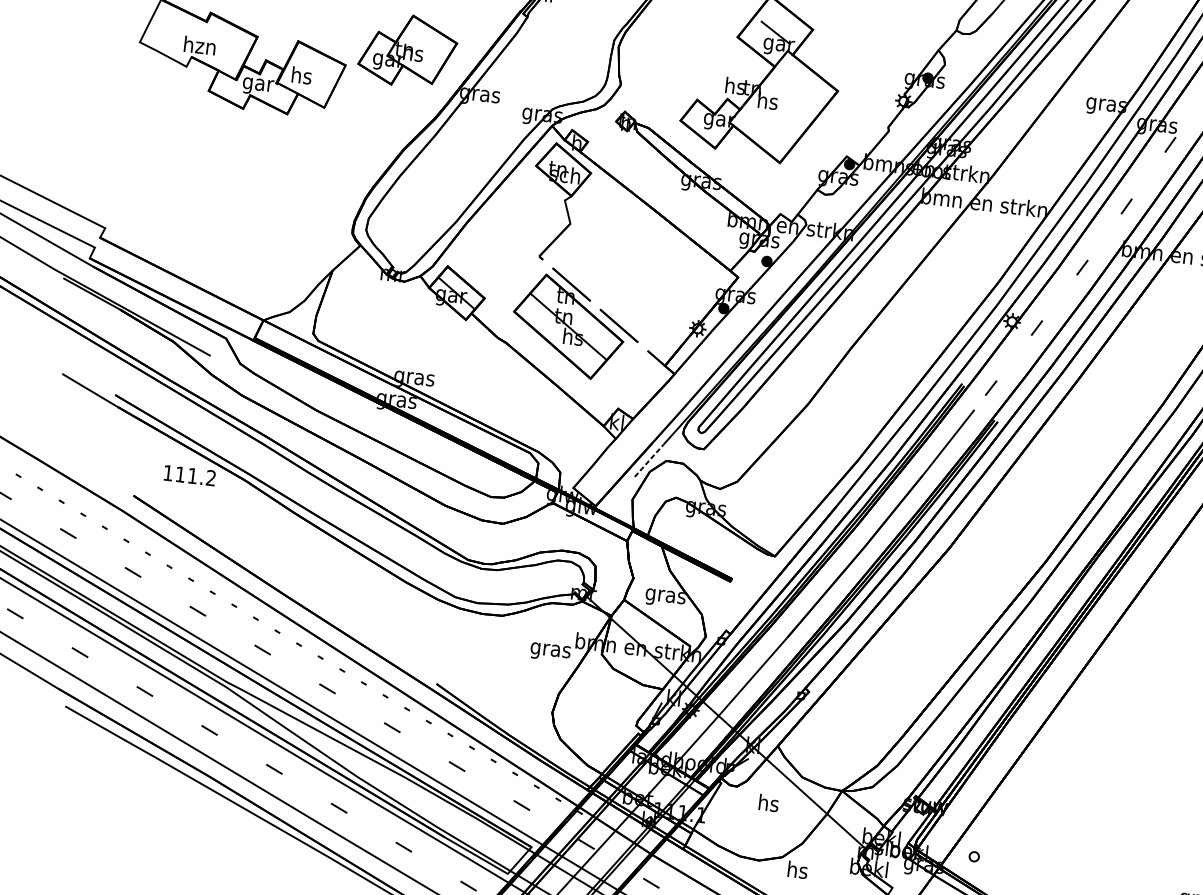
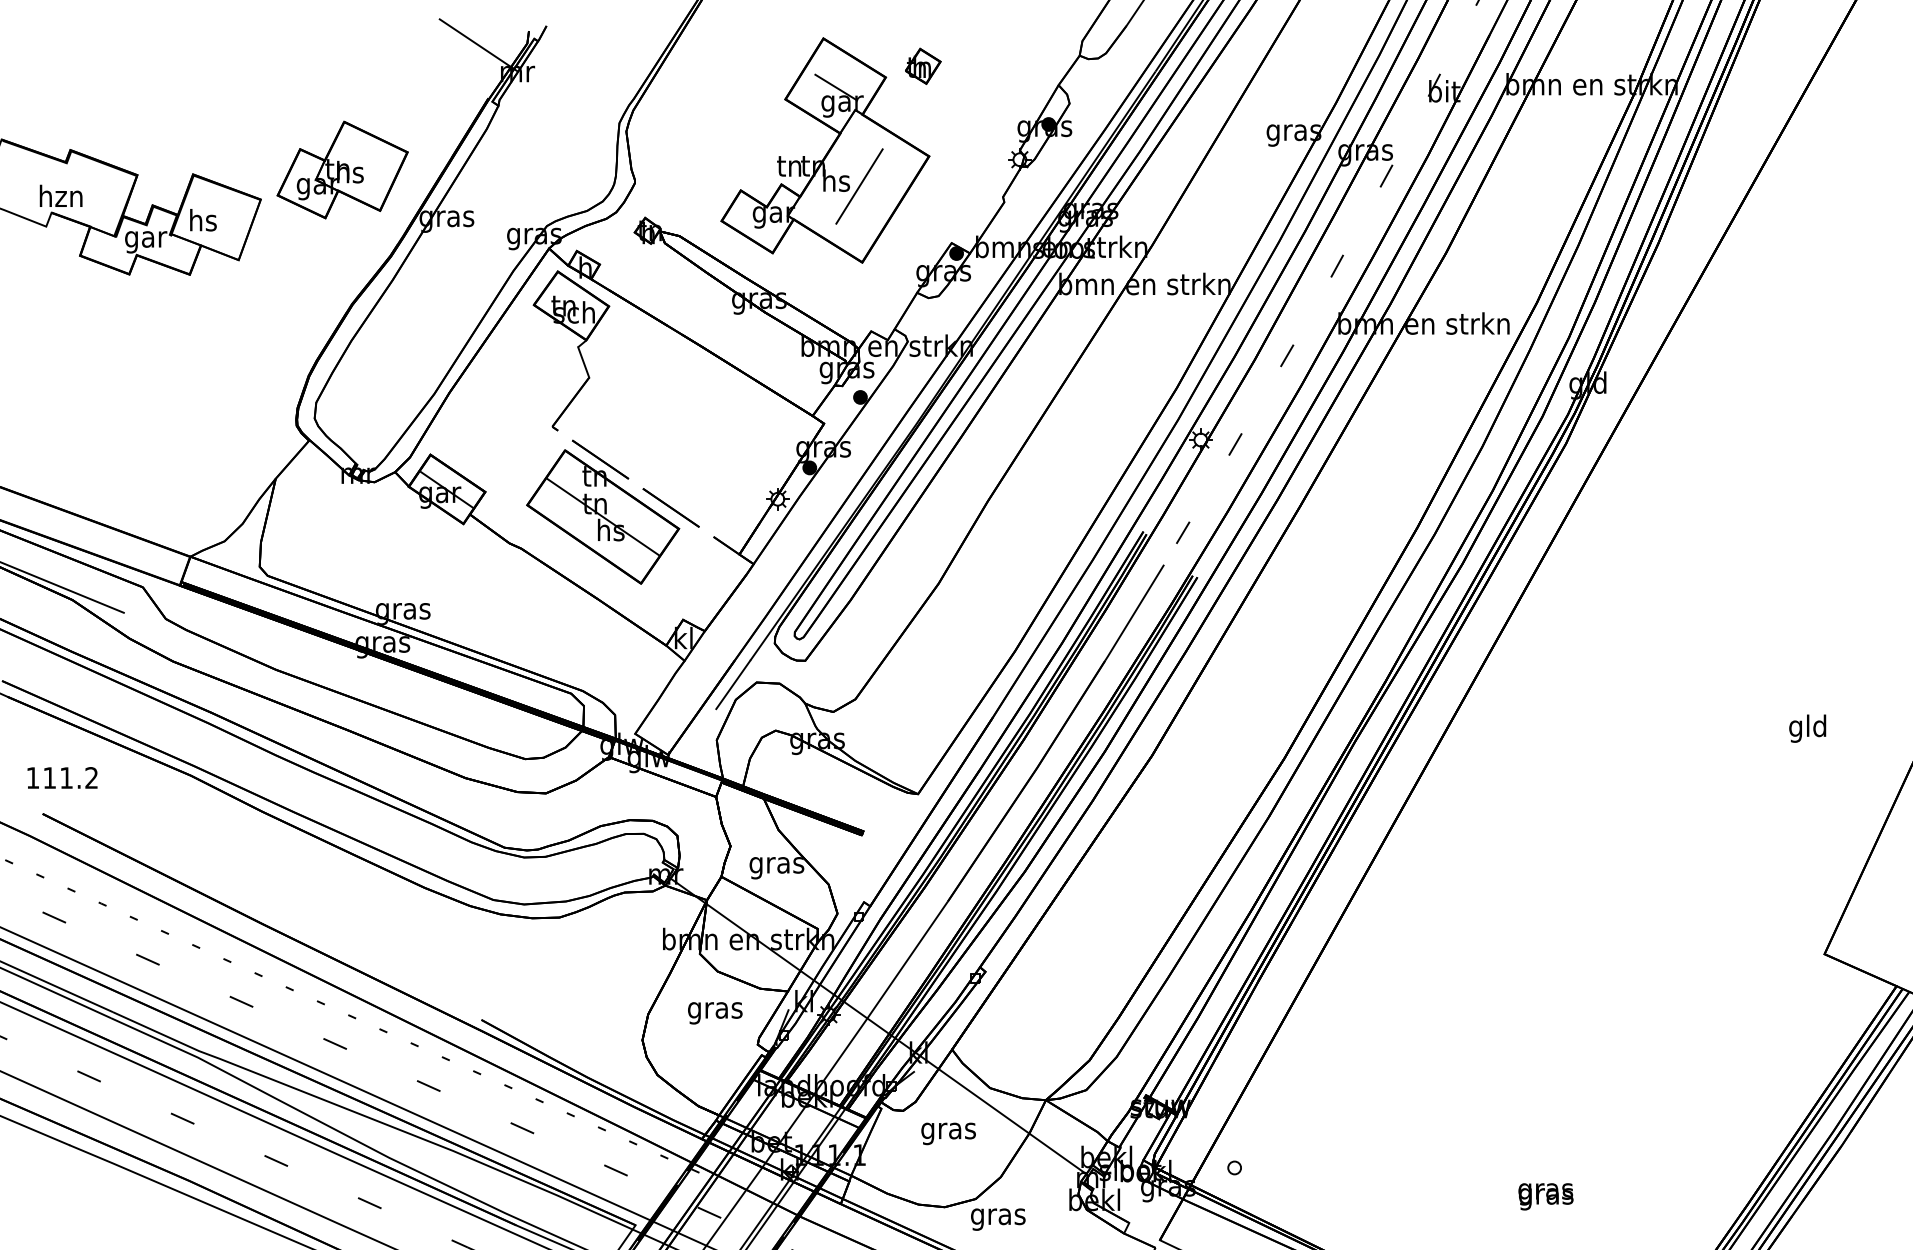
part: (841, 24) -> (923, 65), added
text: (734, 85) -> (789, 165), hs -> tn
line: (784, 107) -> (859, 186), added
line: (649, 460) -> (733, 684), dashed -> solid
text: (189, 475) -> (62, 777), moved
text: (550, 652) -> (715, 1013), moved
text: (768, 804) -> (948, 1130), hs -> gras
text: (797, 871) -> (998, 1216), hs -> gras

